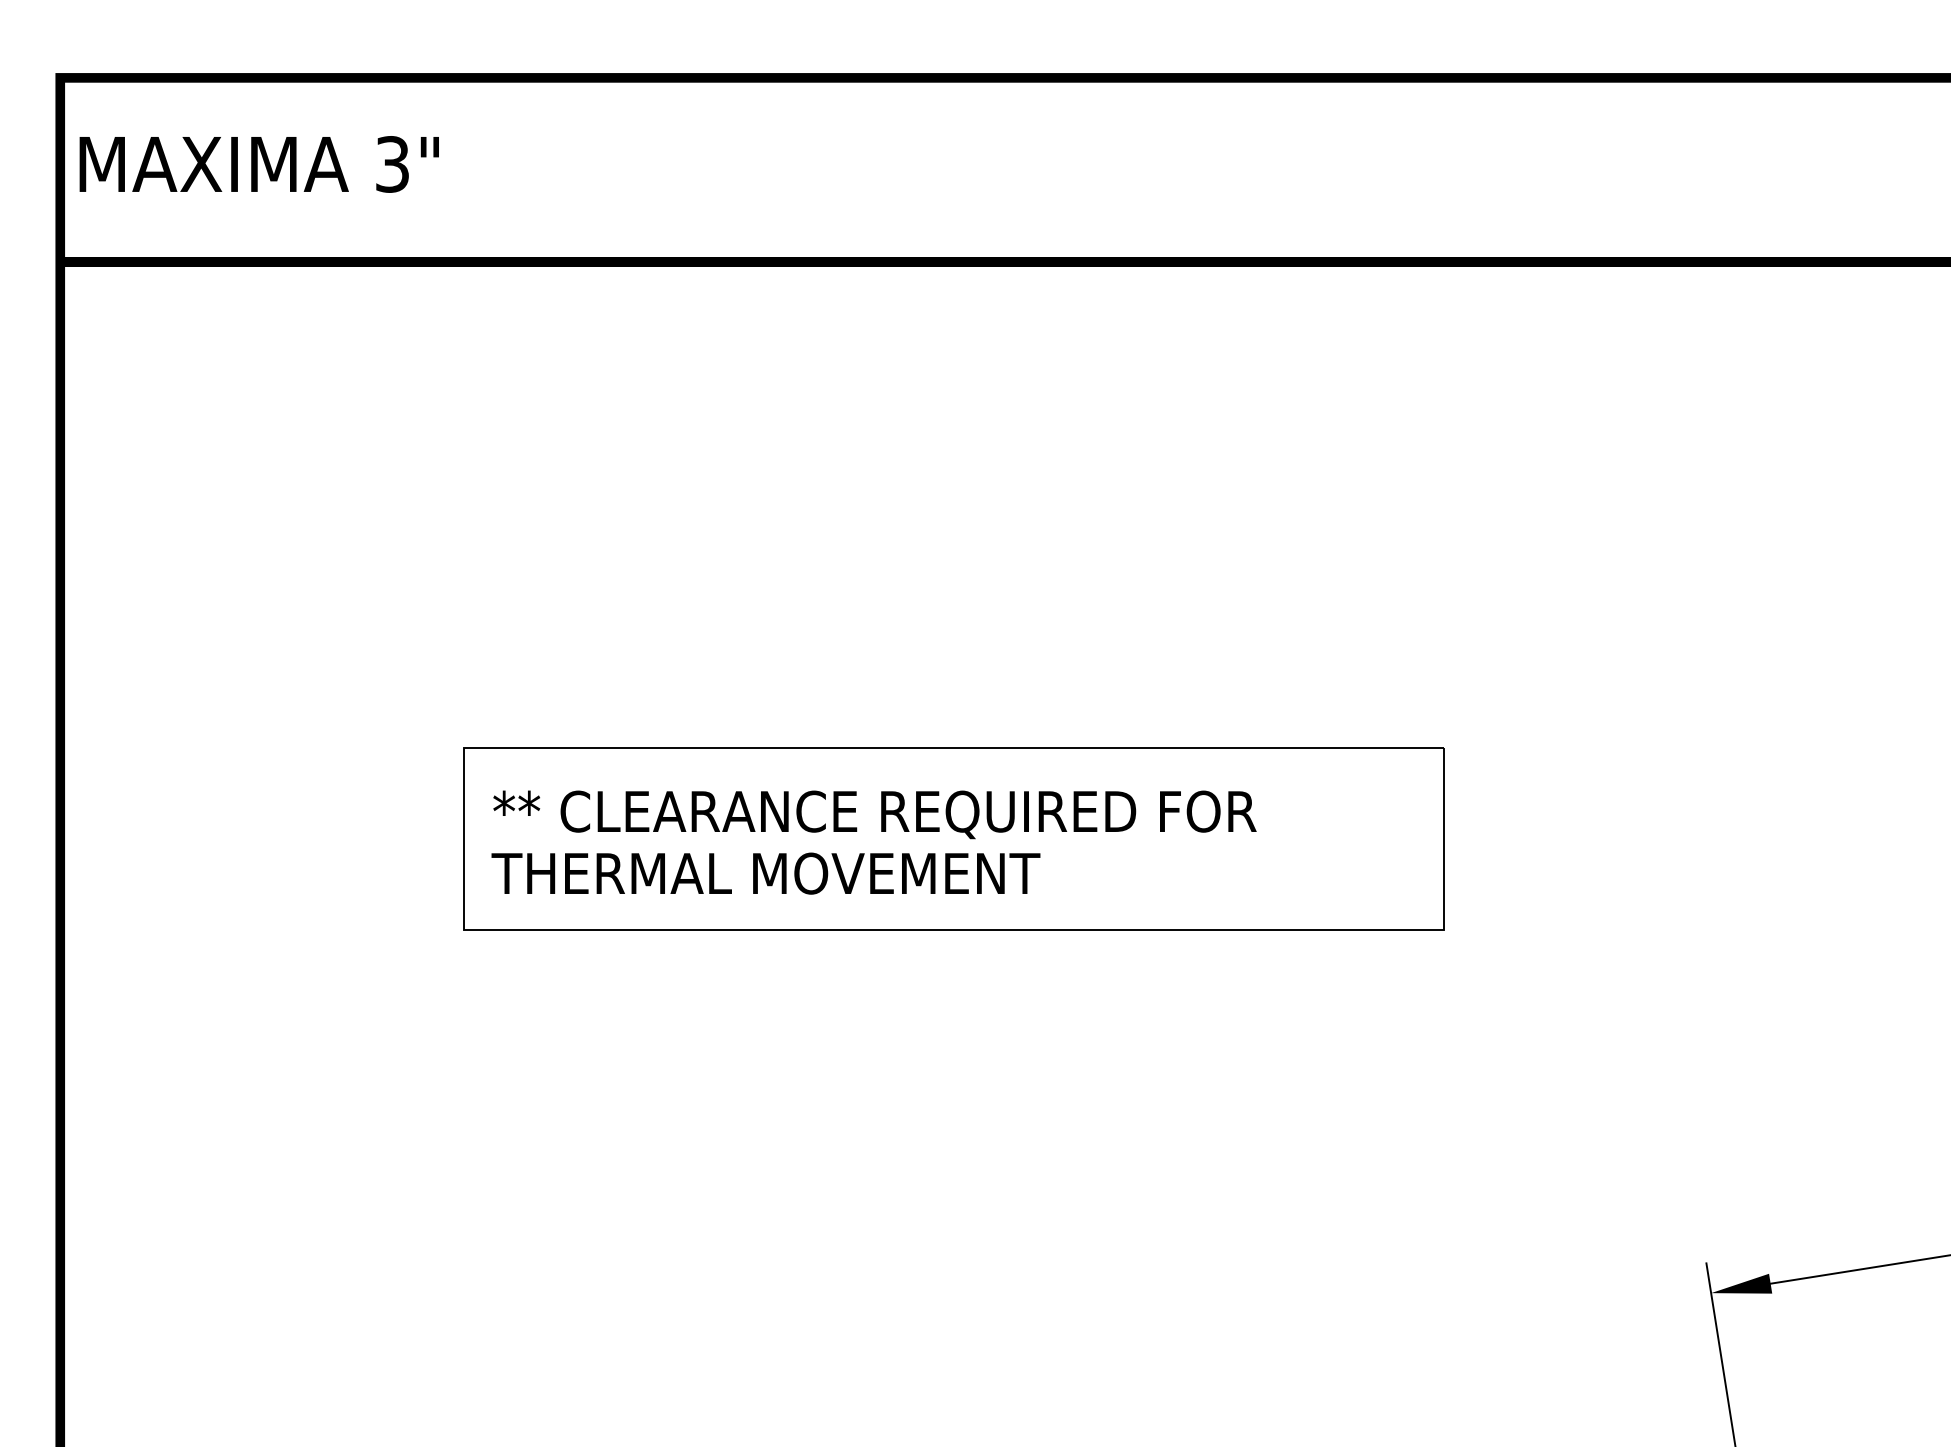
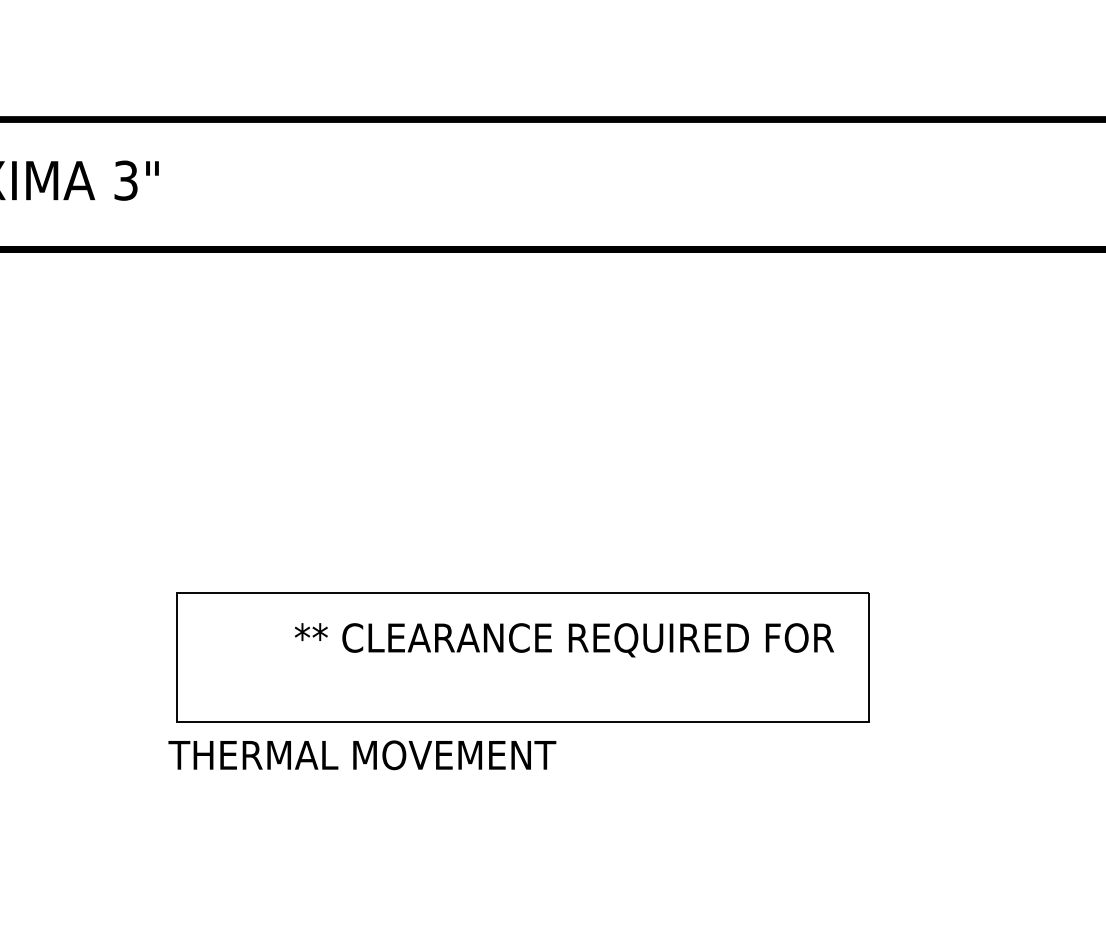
text: (874, 814) -> (564, 640), moved
text: (765, 873) -> (362, 755), moved

